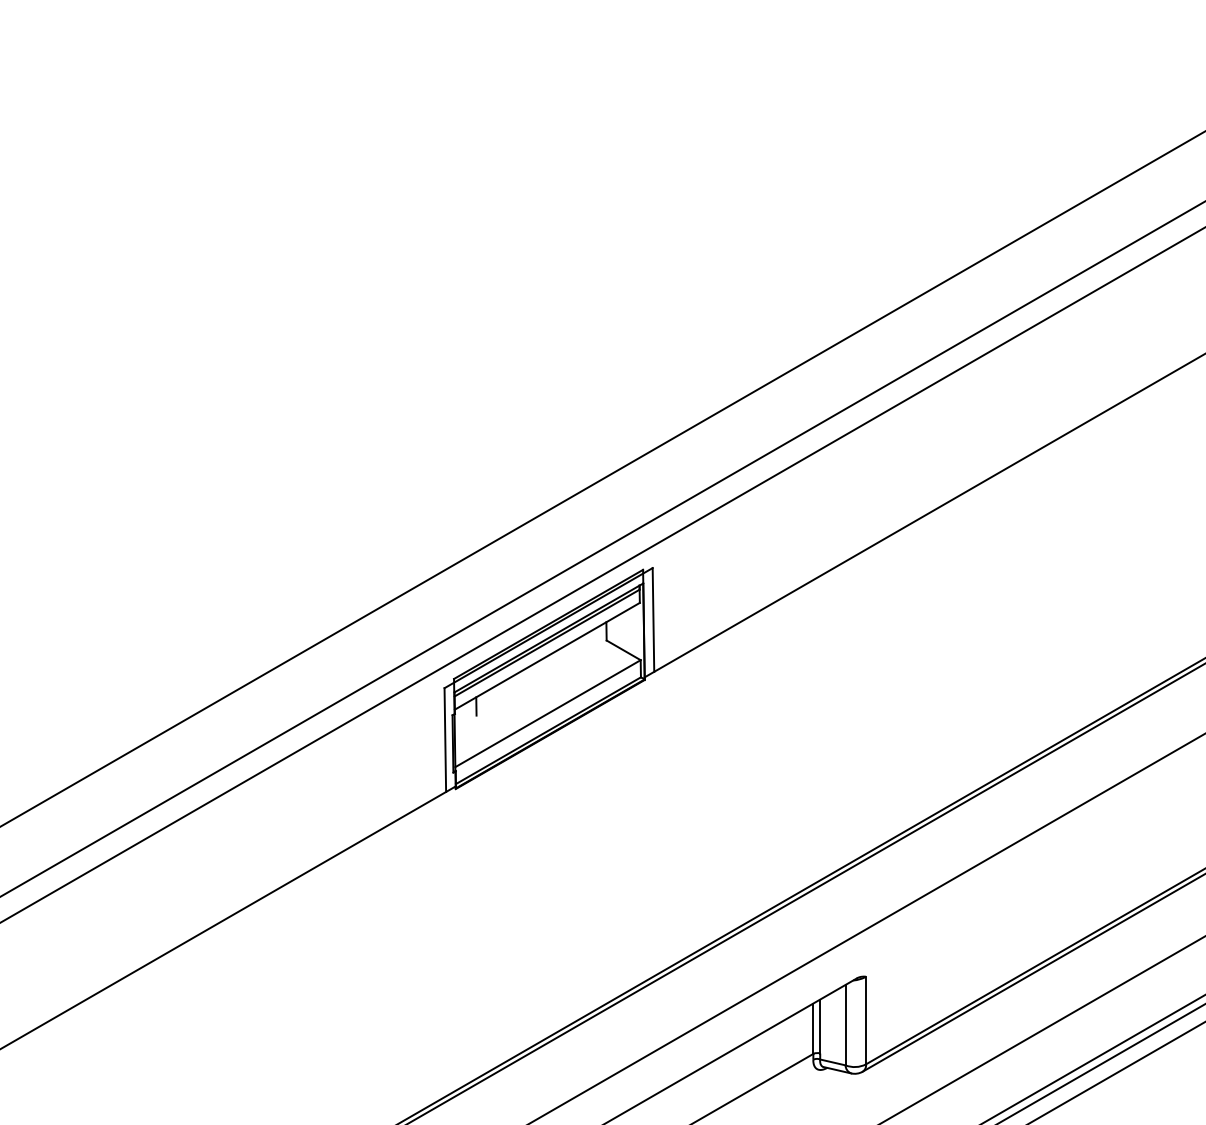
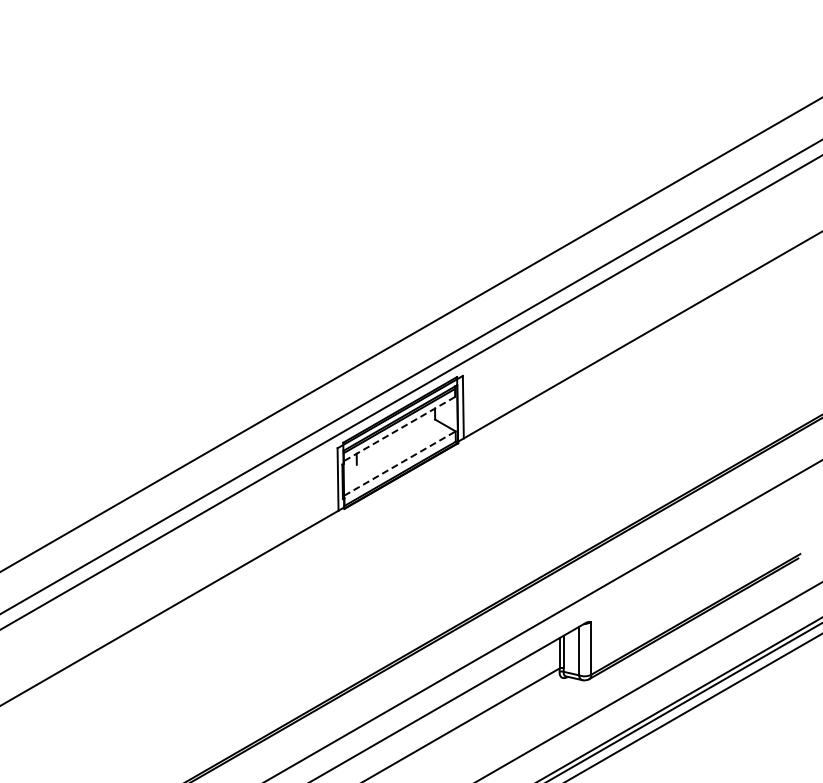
line: (547, 656) -> (399, 429), solid -> dashed
line: (549, 713) -> (400, 463), solid -> dashed

